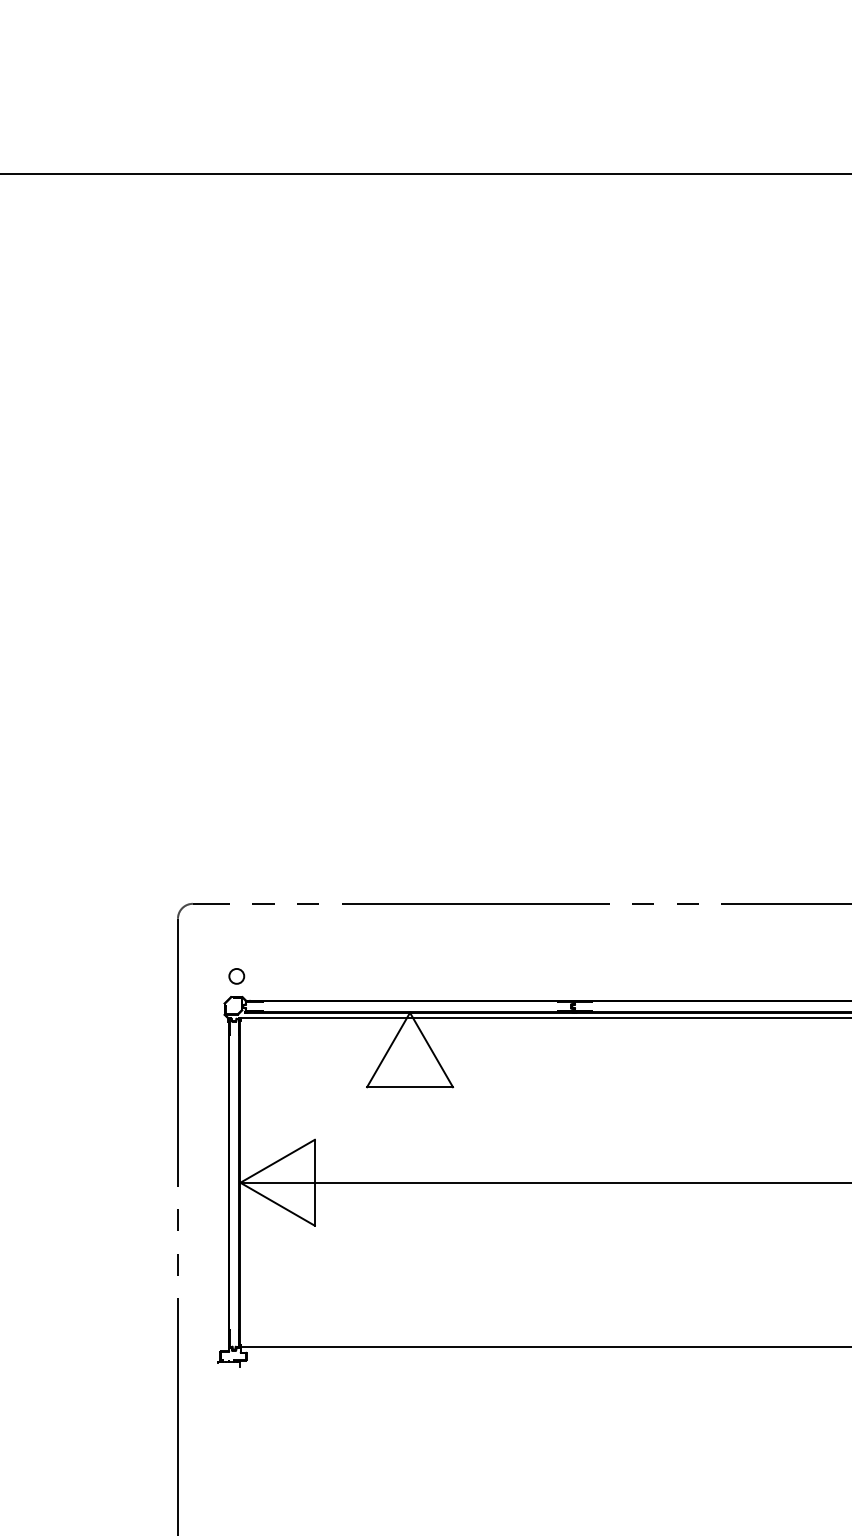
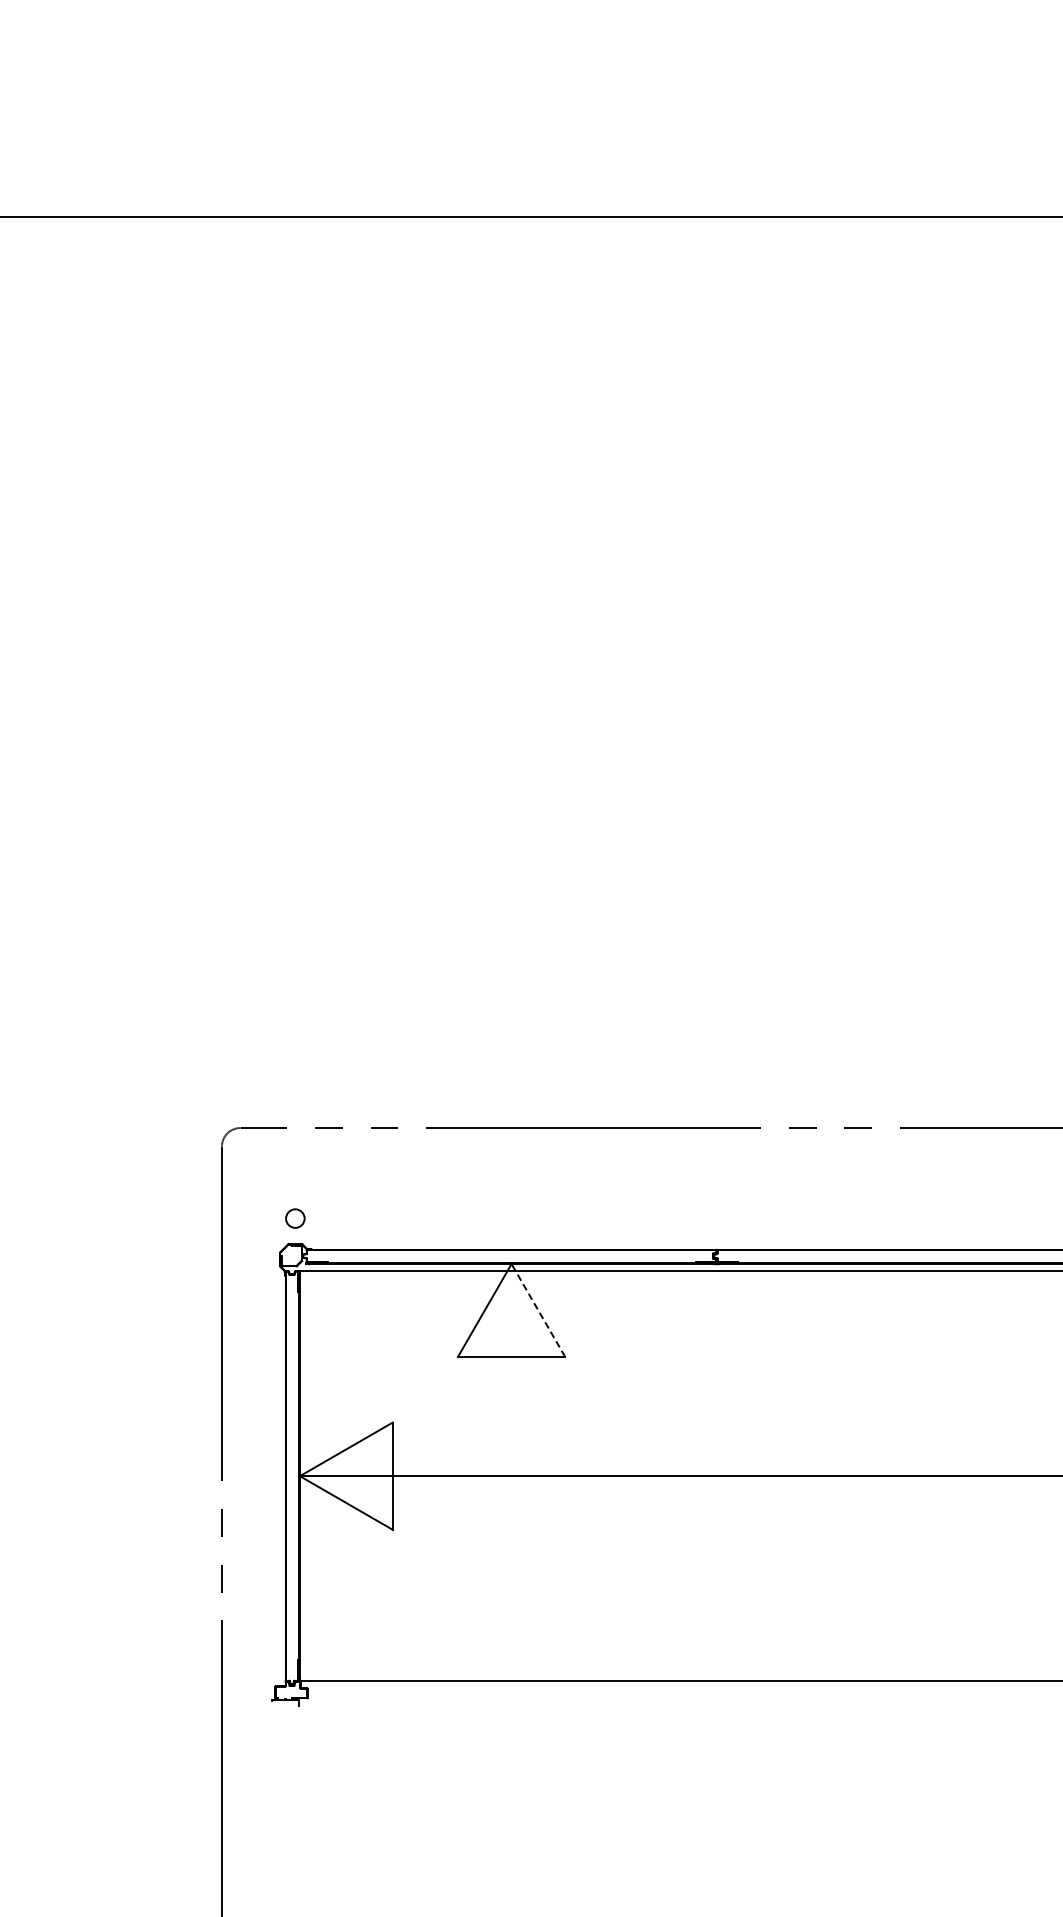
line: (431, 1050) -> (538, 1310), solid -> dashed

